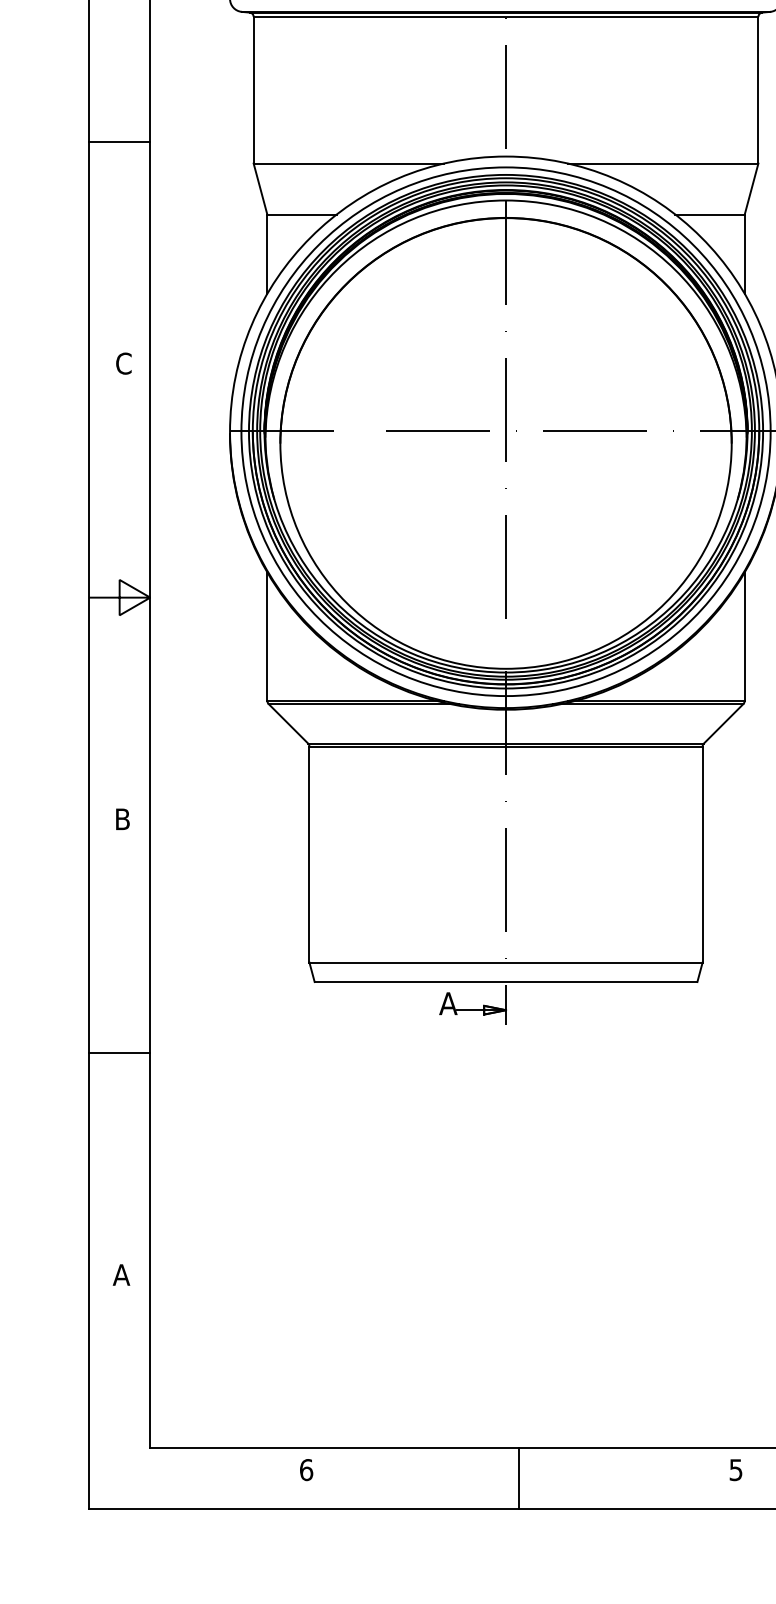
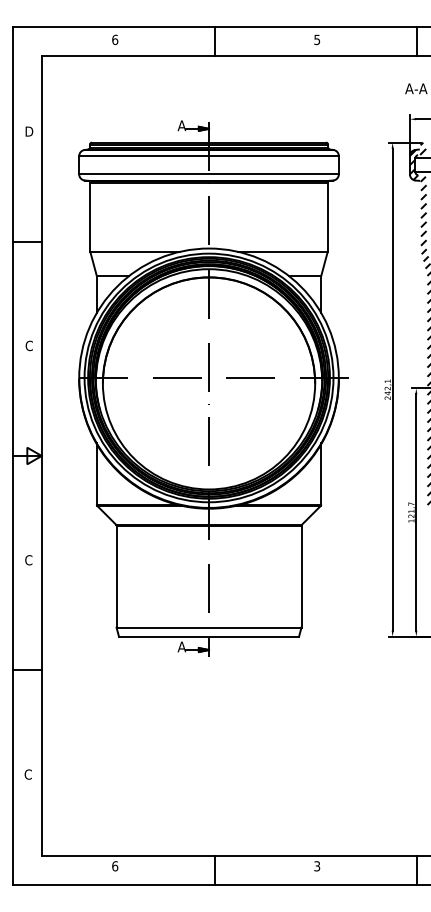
text: (122, 819) -> (28, 560), B -> C
text: (122, 1274) -> (28, 774), A -> C
text: (734, 1468) -> (316, 865), 5 -> 3

